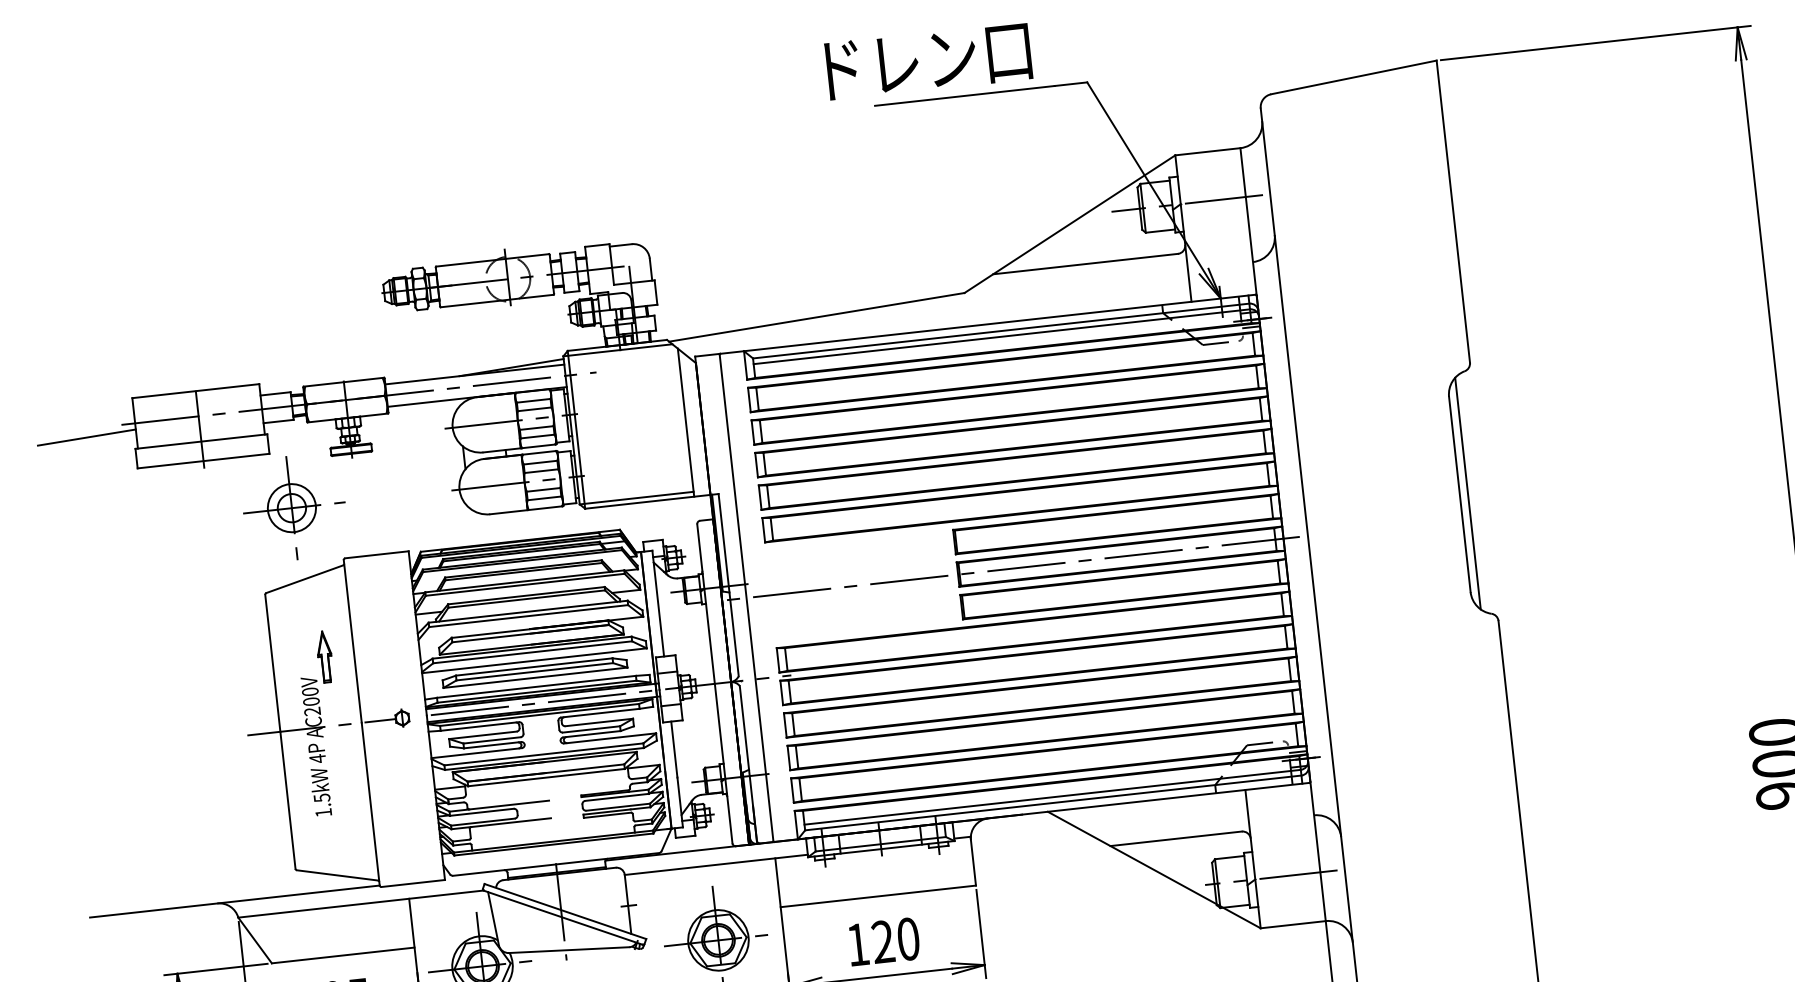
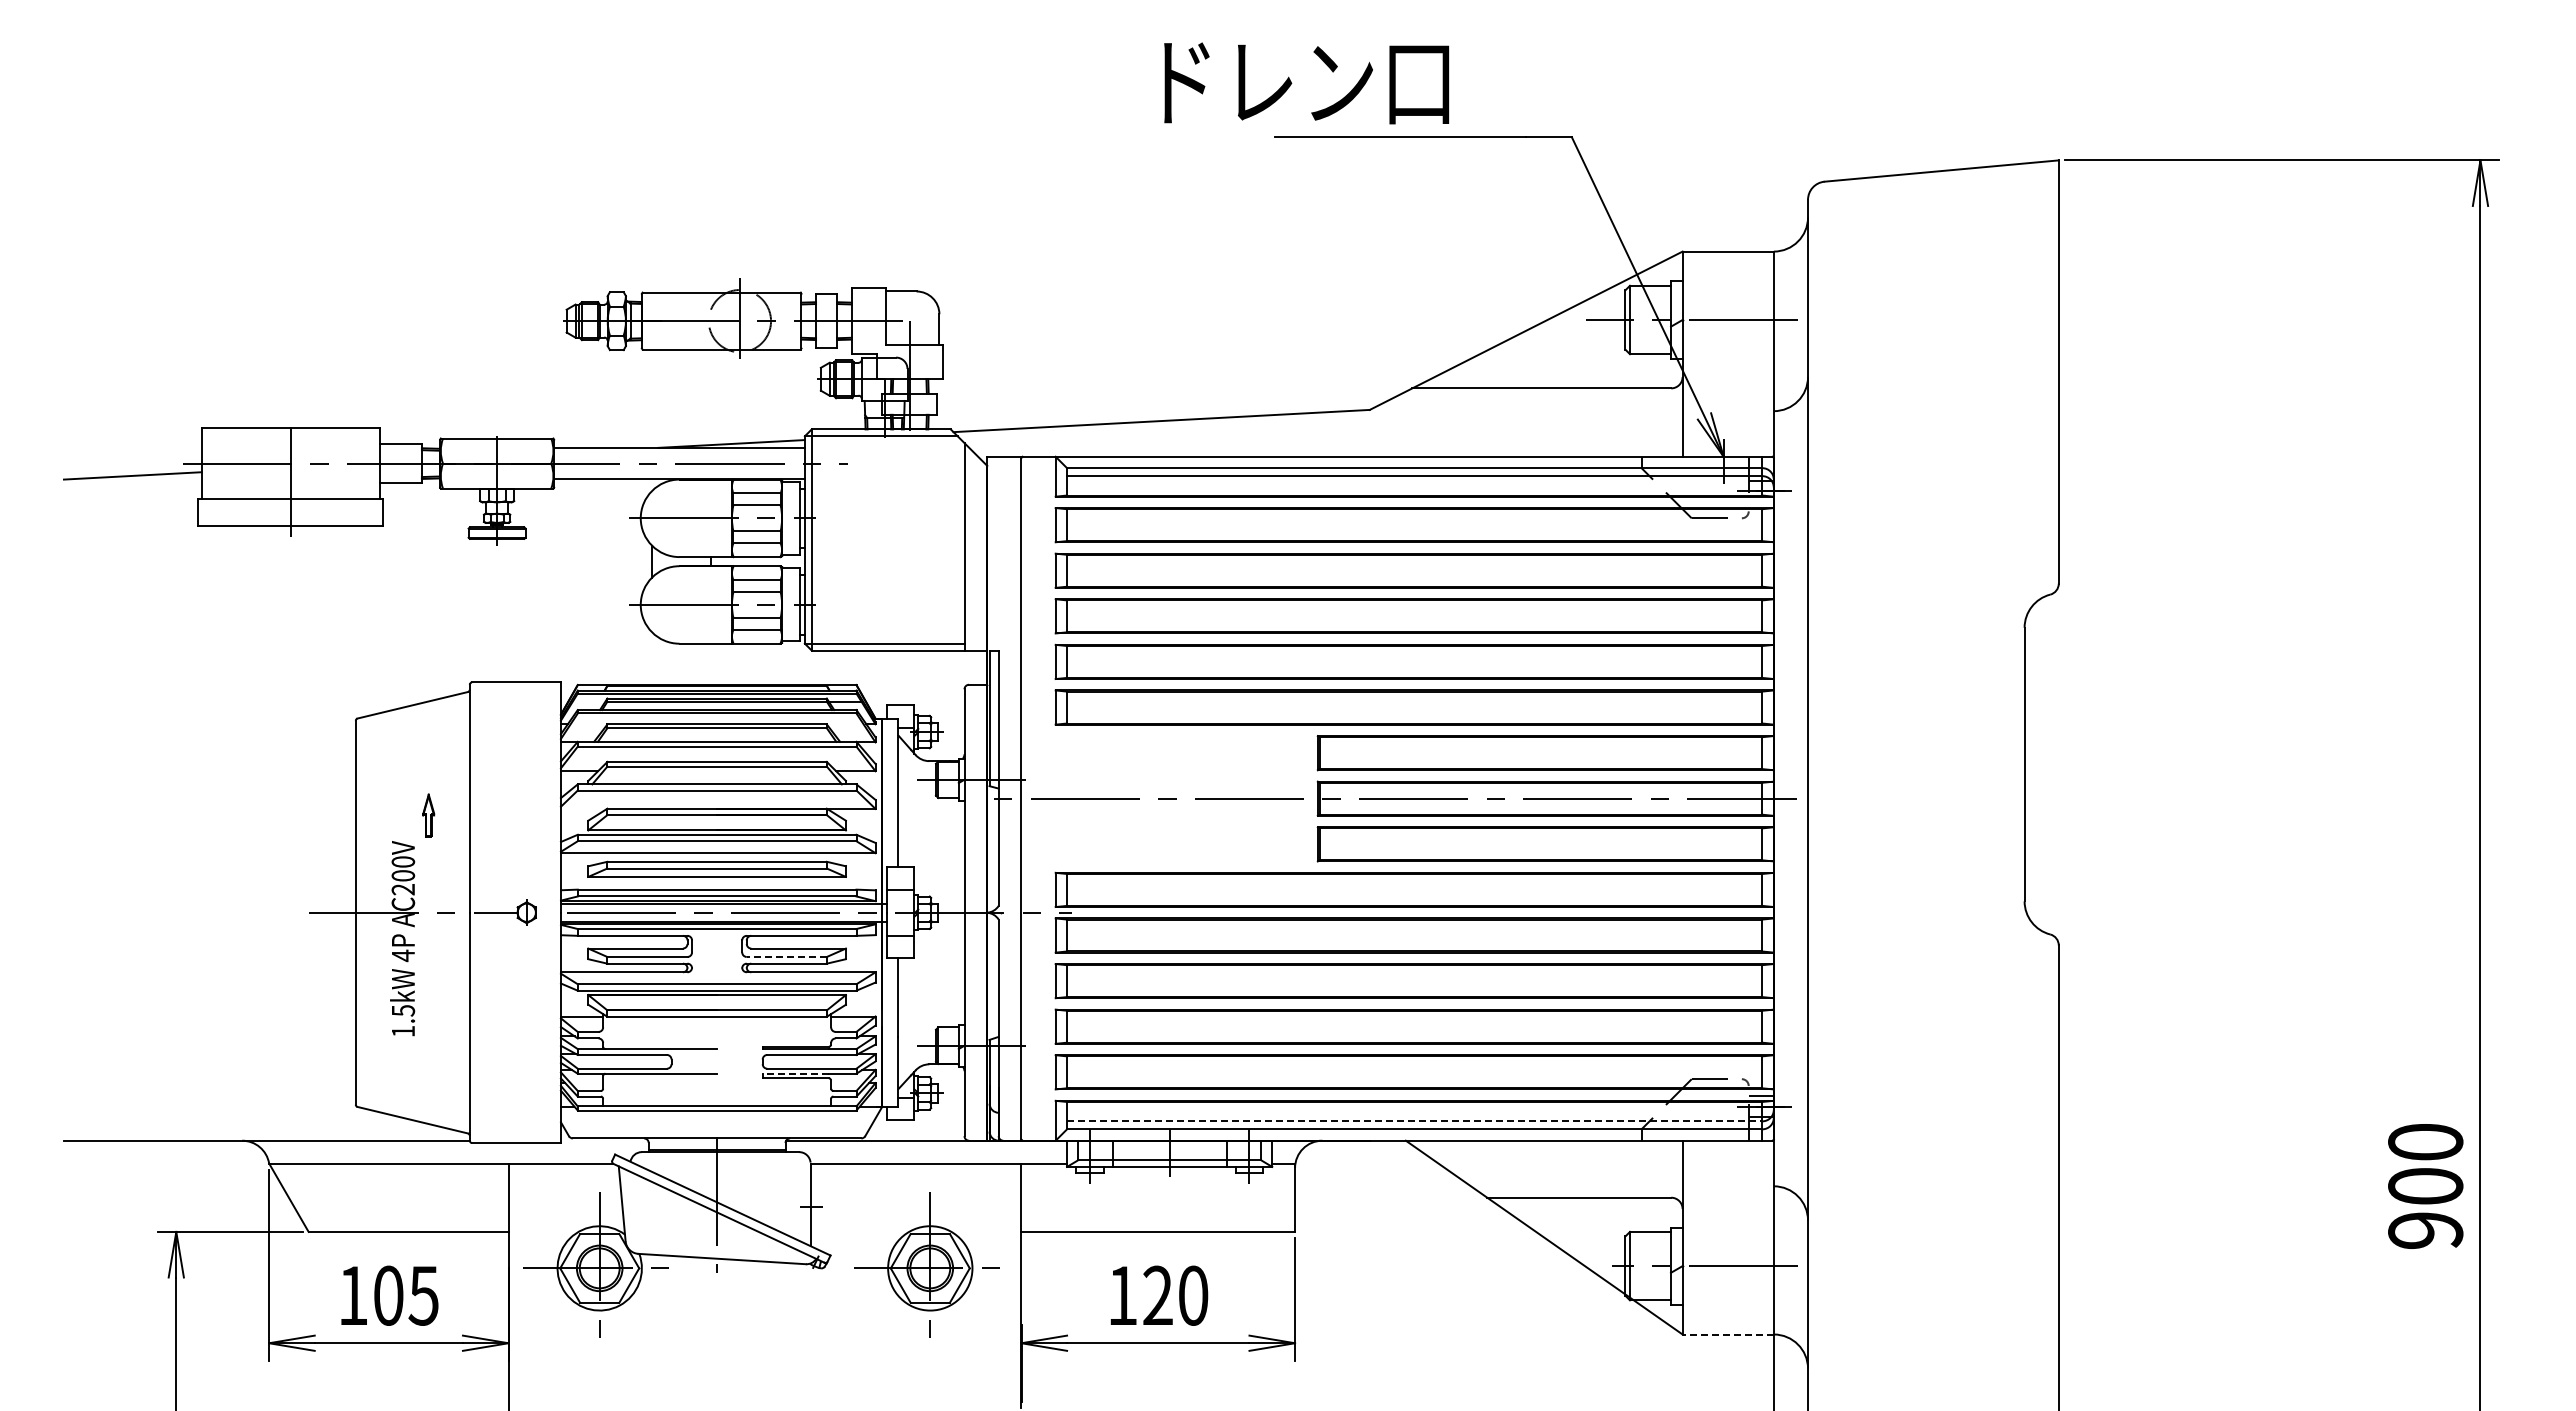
text: (928, 61) -> (1306, 83), moved
line: (1250, 327) -> (1760, 501), removed
line: (1468, 493) -> (2036, 764), removed
part: (294, 507) -> (409, 604), removed
part: (324, 656) -> (428, 815), size x0.6
line: (591, 729) -> (786, 956), solid -> dashed
line: (1052, 797) -> (1414, 1121), solid -> dashed
line: (606, 811) -> (795, 1073), solid -> dashed
line: (1293, 924) -> (1728, 1334), solid -> dashed

